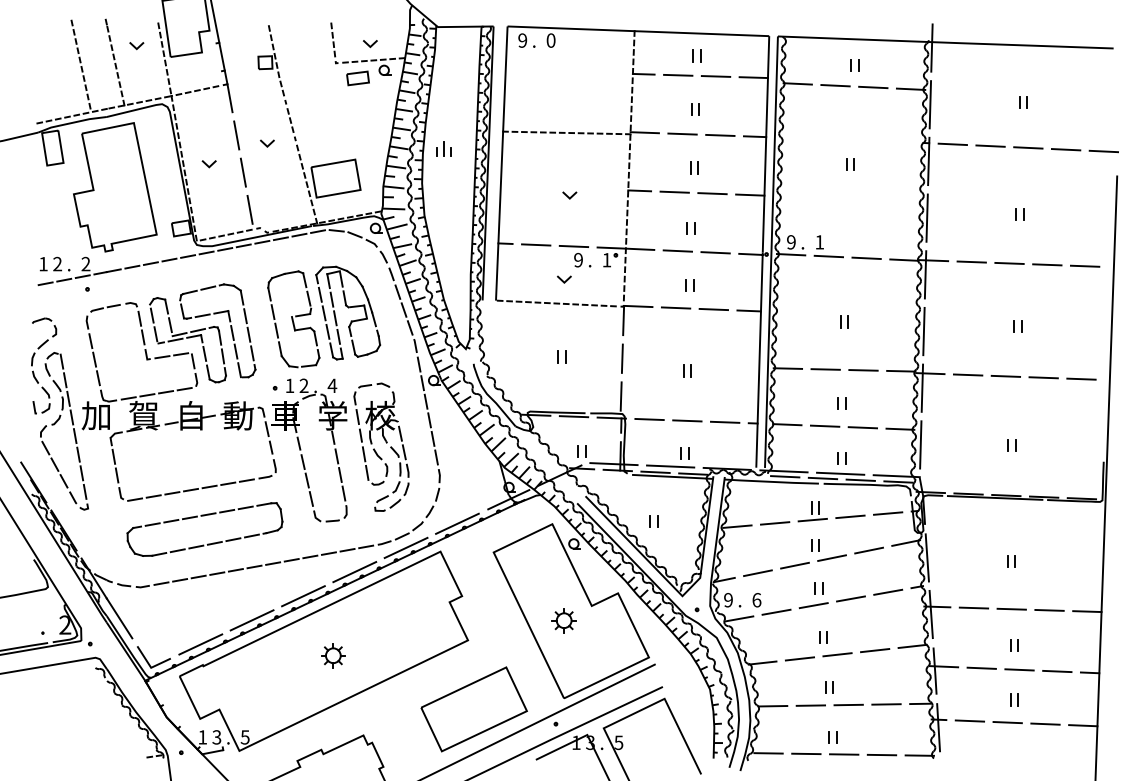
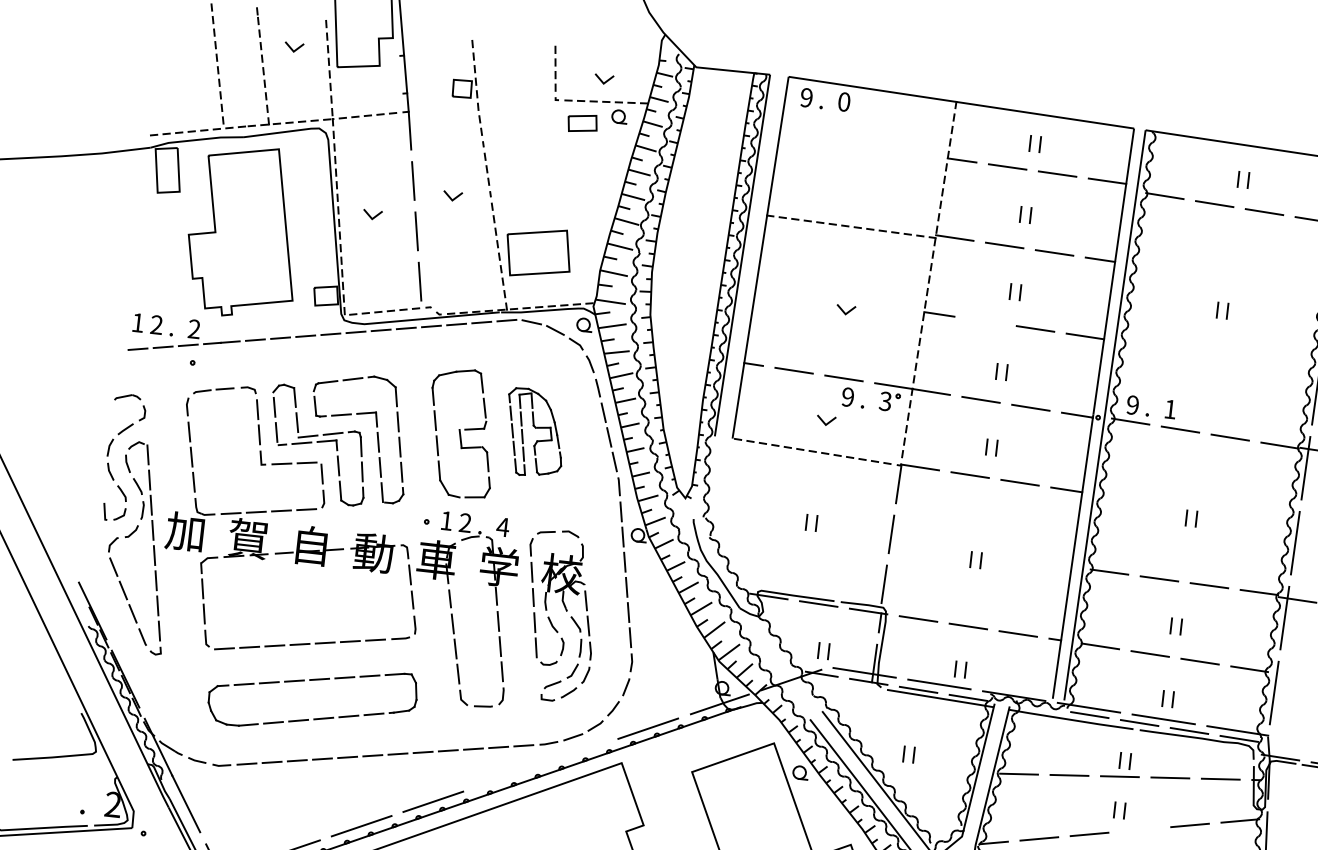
part: (443, 148) -> (685, 229), removed
line: (674, 191) -> (985, 320), removed
text: (606, 259) -> (885, 400), 1 -> 3
part: (348, 312) -> (535, 432), size x0.7
line: (405, 547) -> (575, 752), removed
line: (831, 557) -> (1139, 829), removed
line: (354, 572) -> (504, 777), removed

